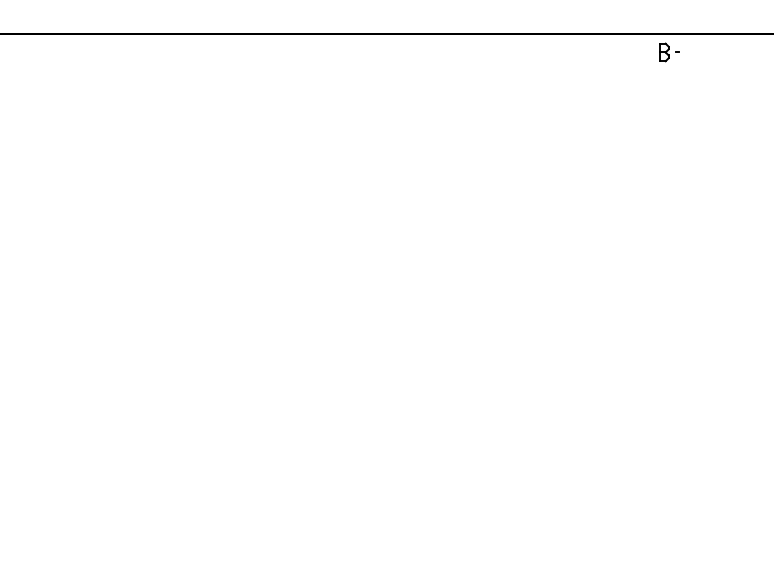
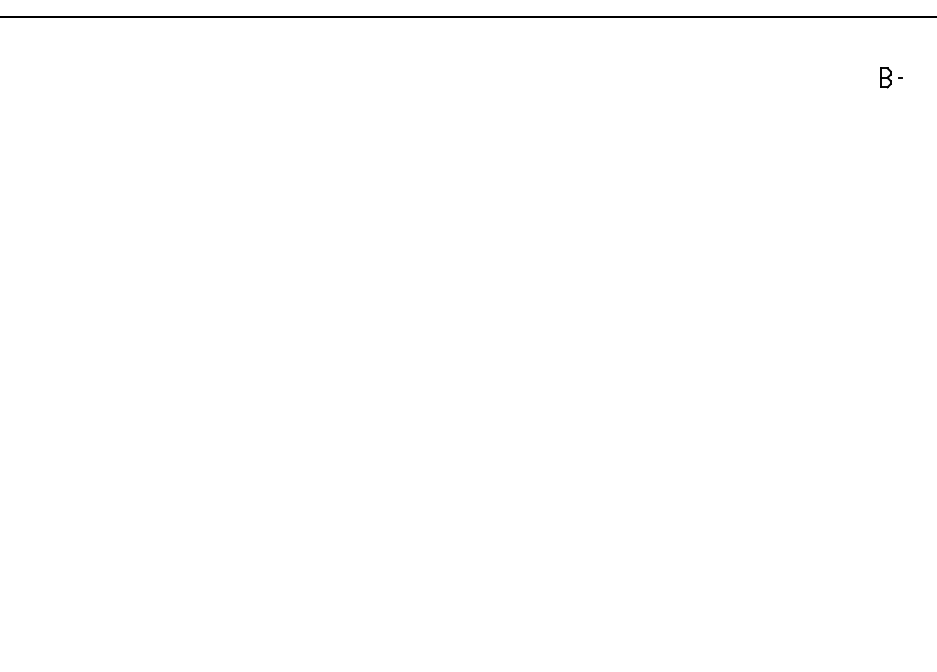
part: (669, 52) -> (891, 77), moved

